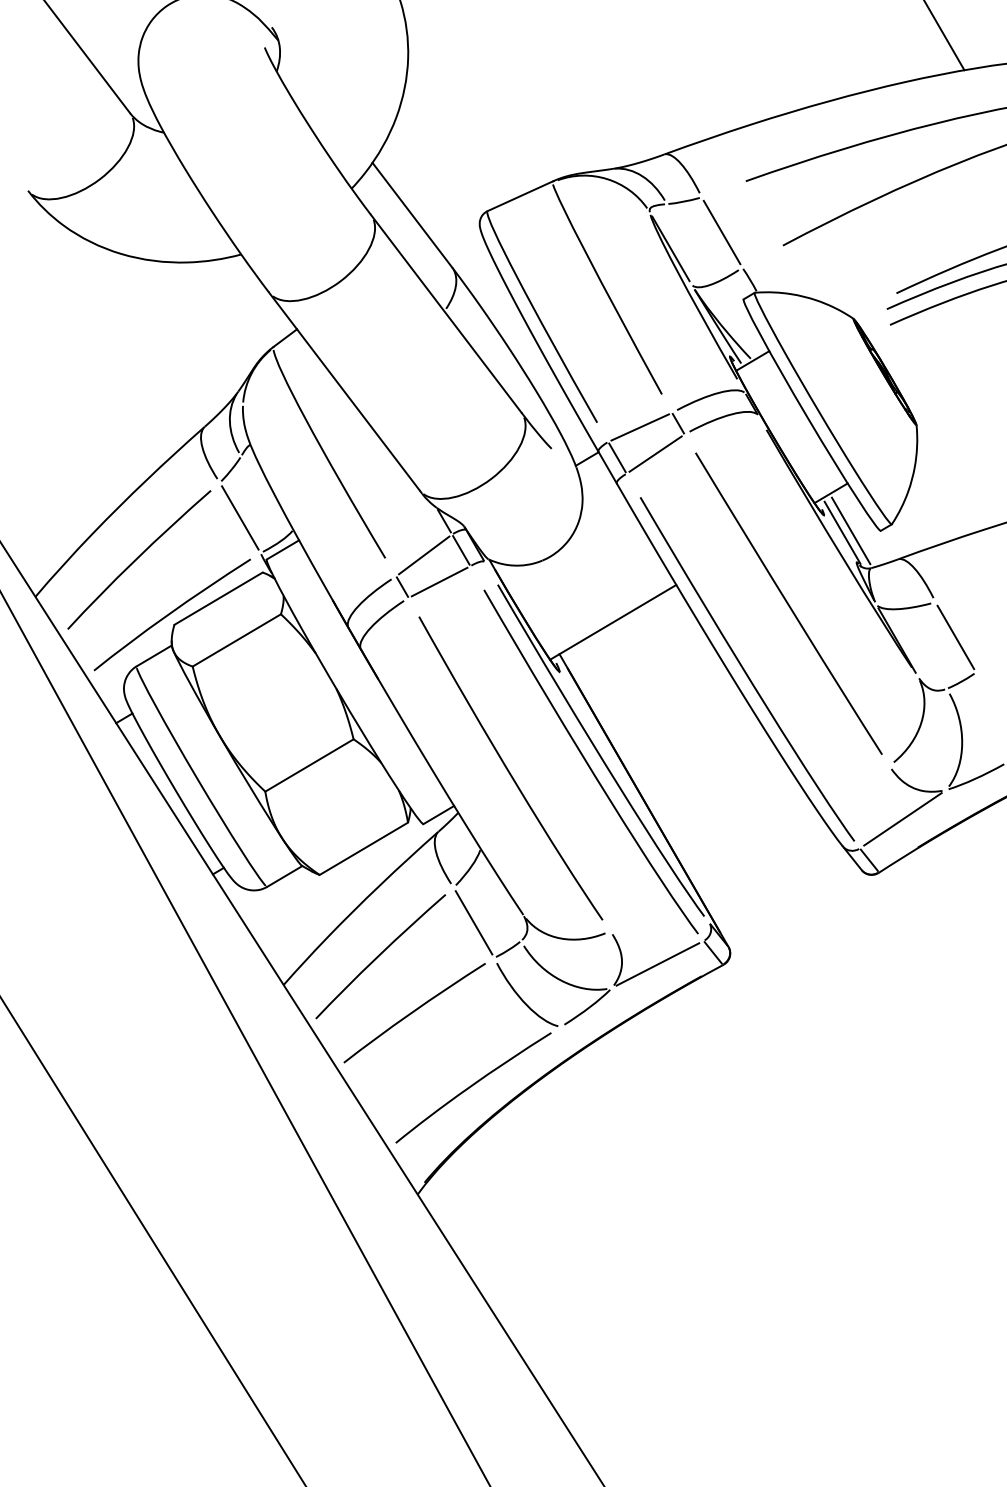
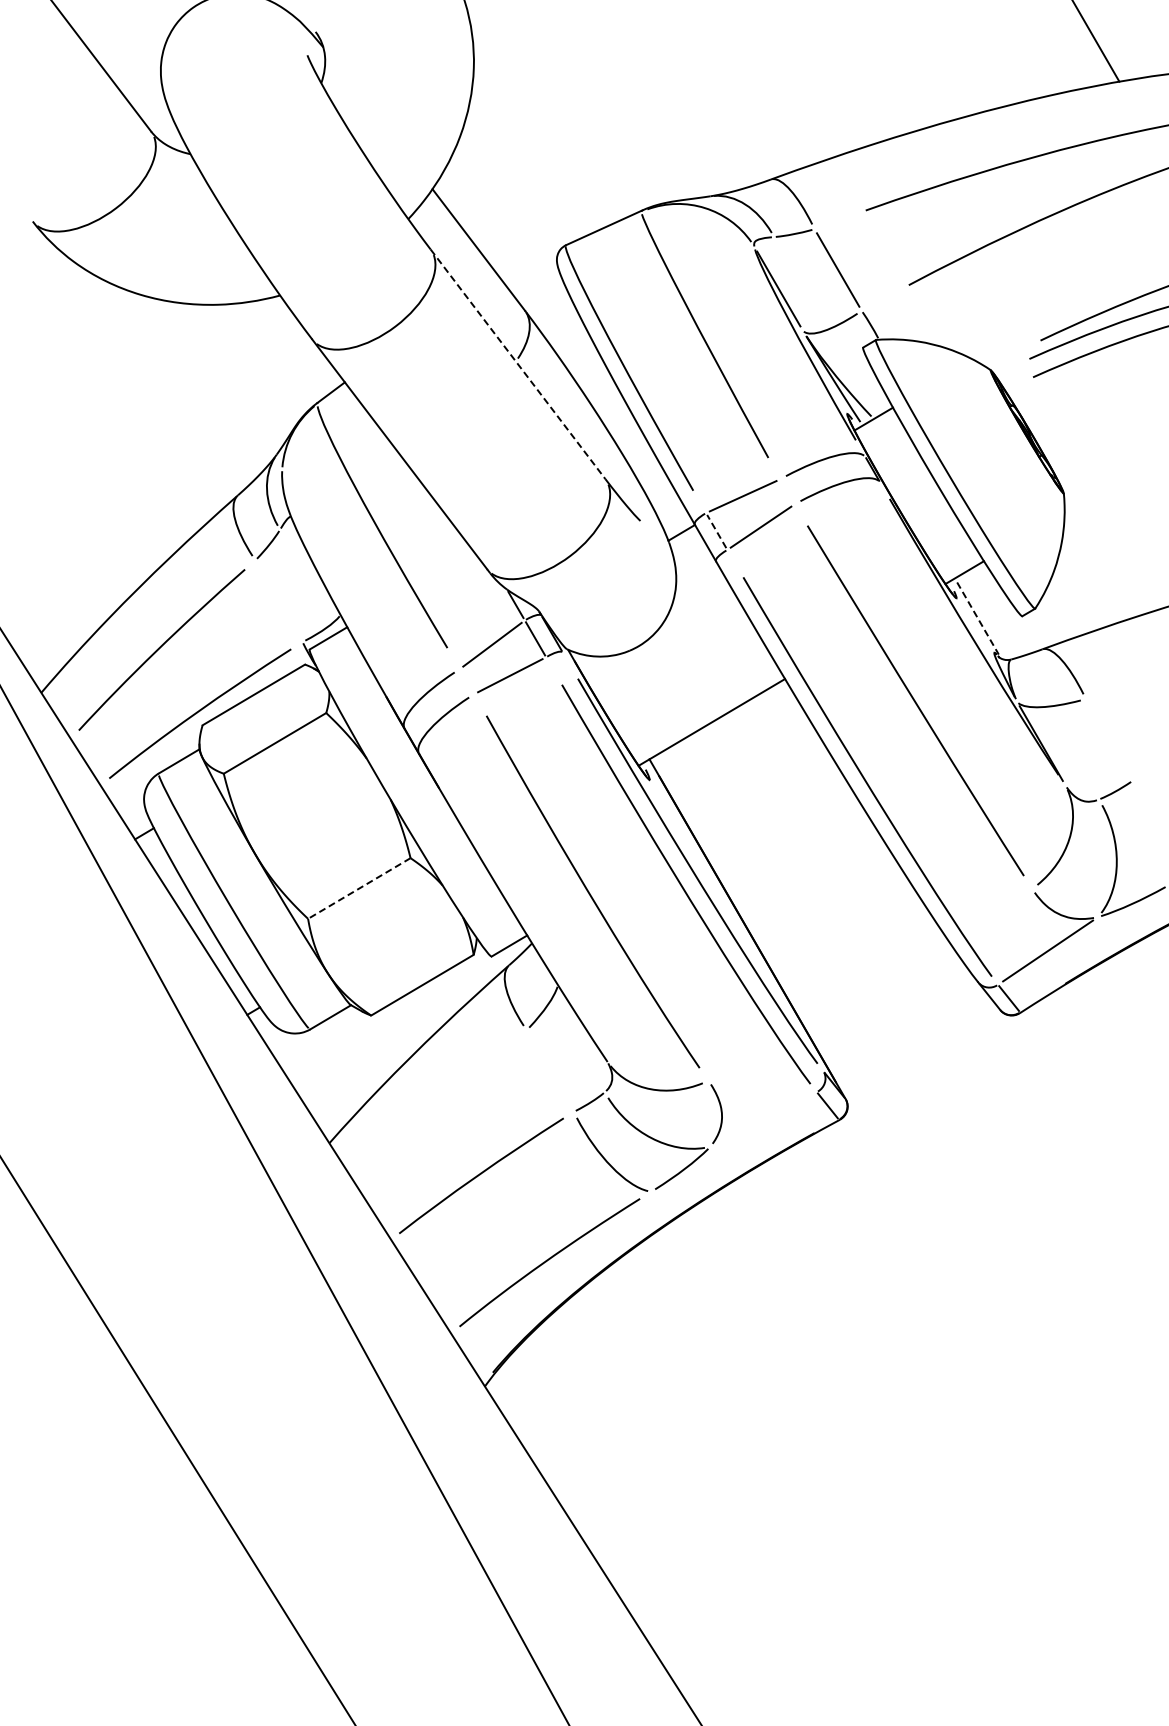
line: (446, 313) -> (518, 364), solid -> dashed
line: (677, 423) -> (786, 491), removed
line: (617, 457) -> (716, 531), solid -> dashed
line: (239, 517) -> (278, 600), removed
line: (850, 530) -> (987, 615), removed
line: (843, 532) -> (978, 618), solid -> dashed
line: (401, 587) -> (466, 681), removed
line: (955, 637) -> (1109, 739), removed
line: (309, 765) -> (359, 888), solid -> dashed
line: (474, 922) -> (550, 1070), removed
curve: (380, 955) -> (441, 1109), removed
line: (657, 964) -> (763, 1119), removed

